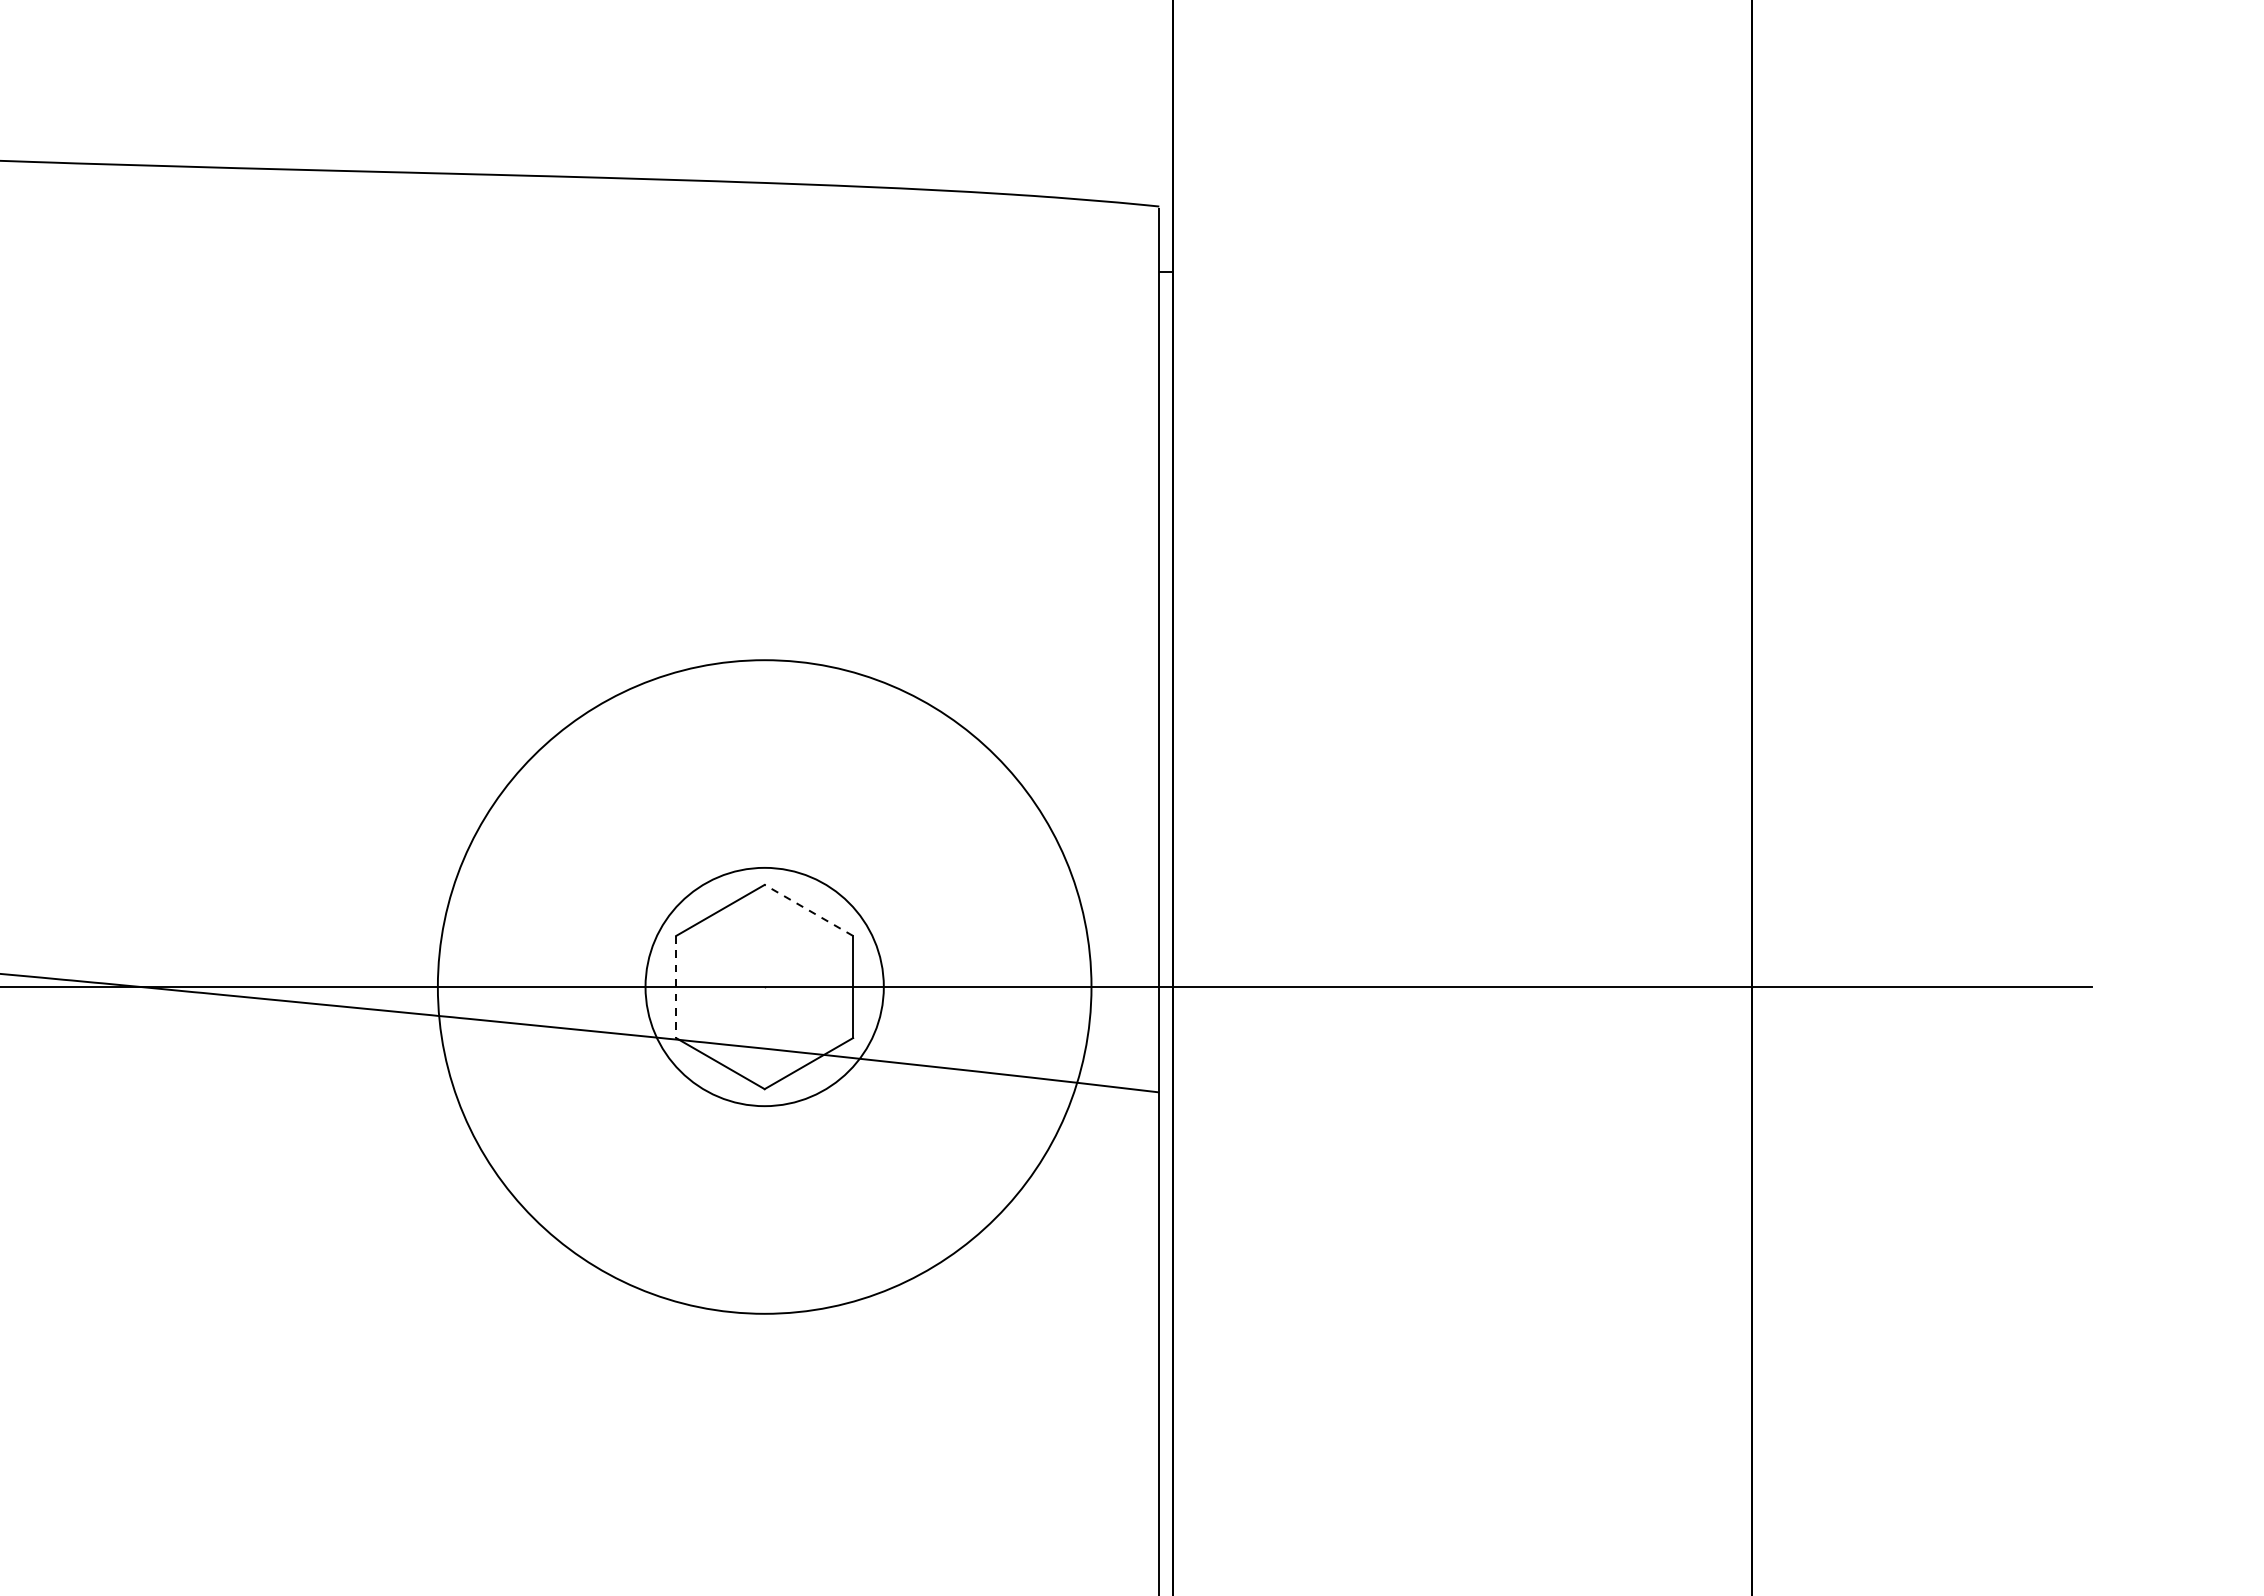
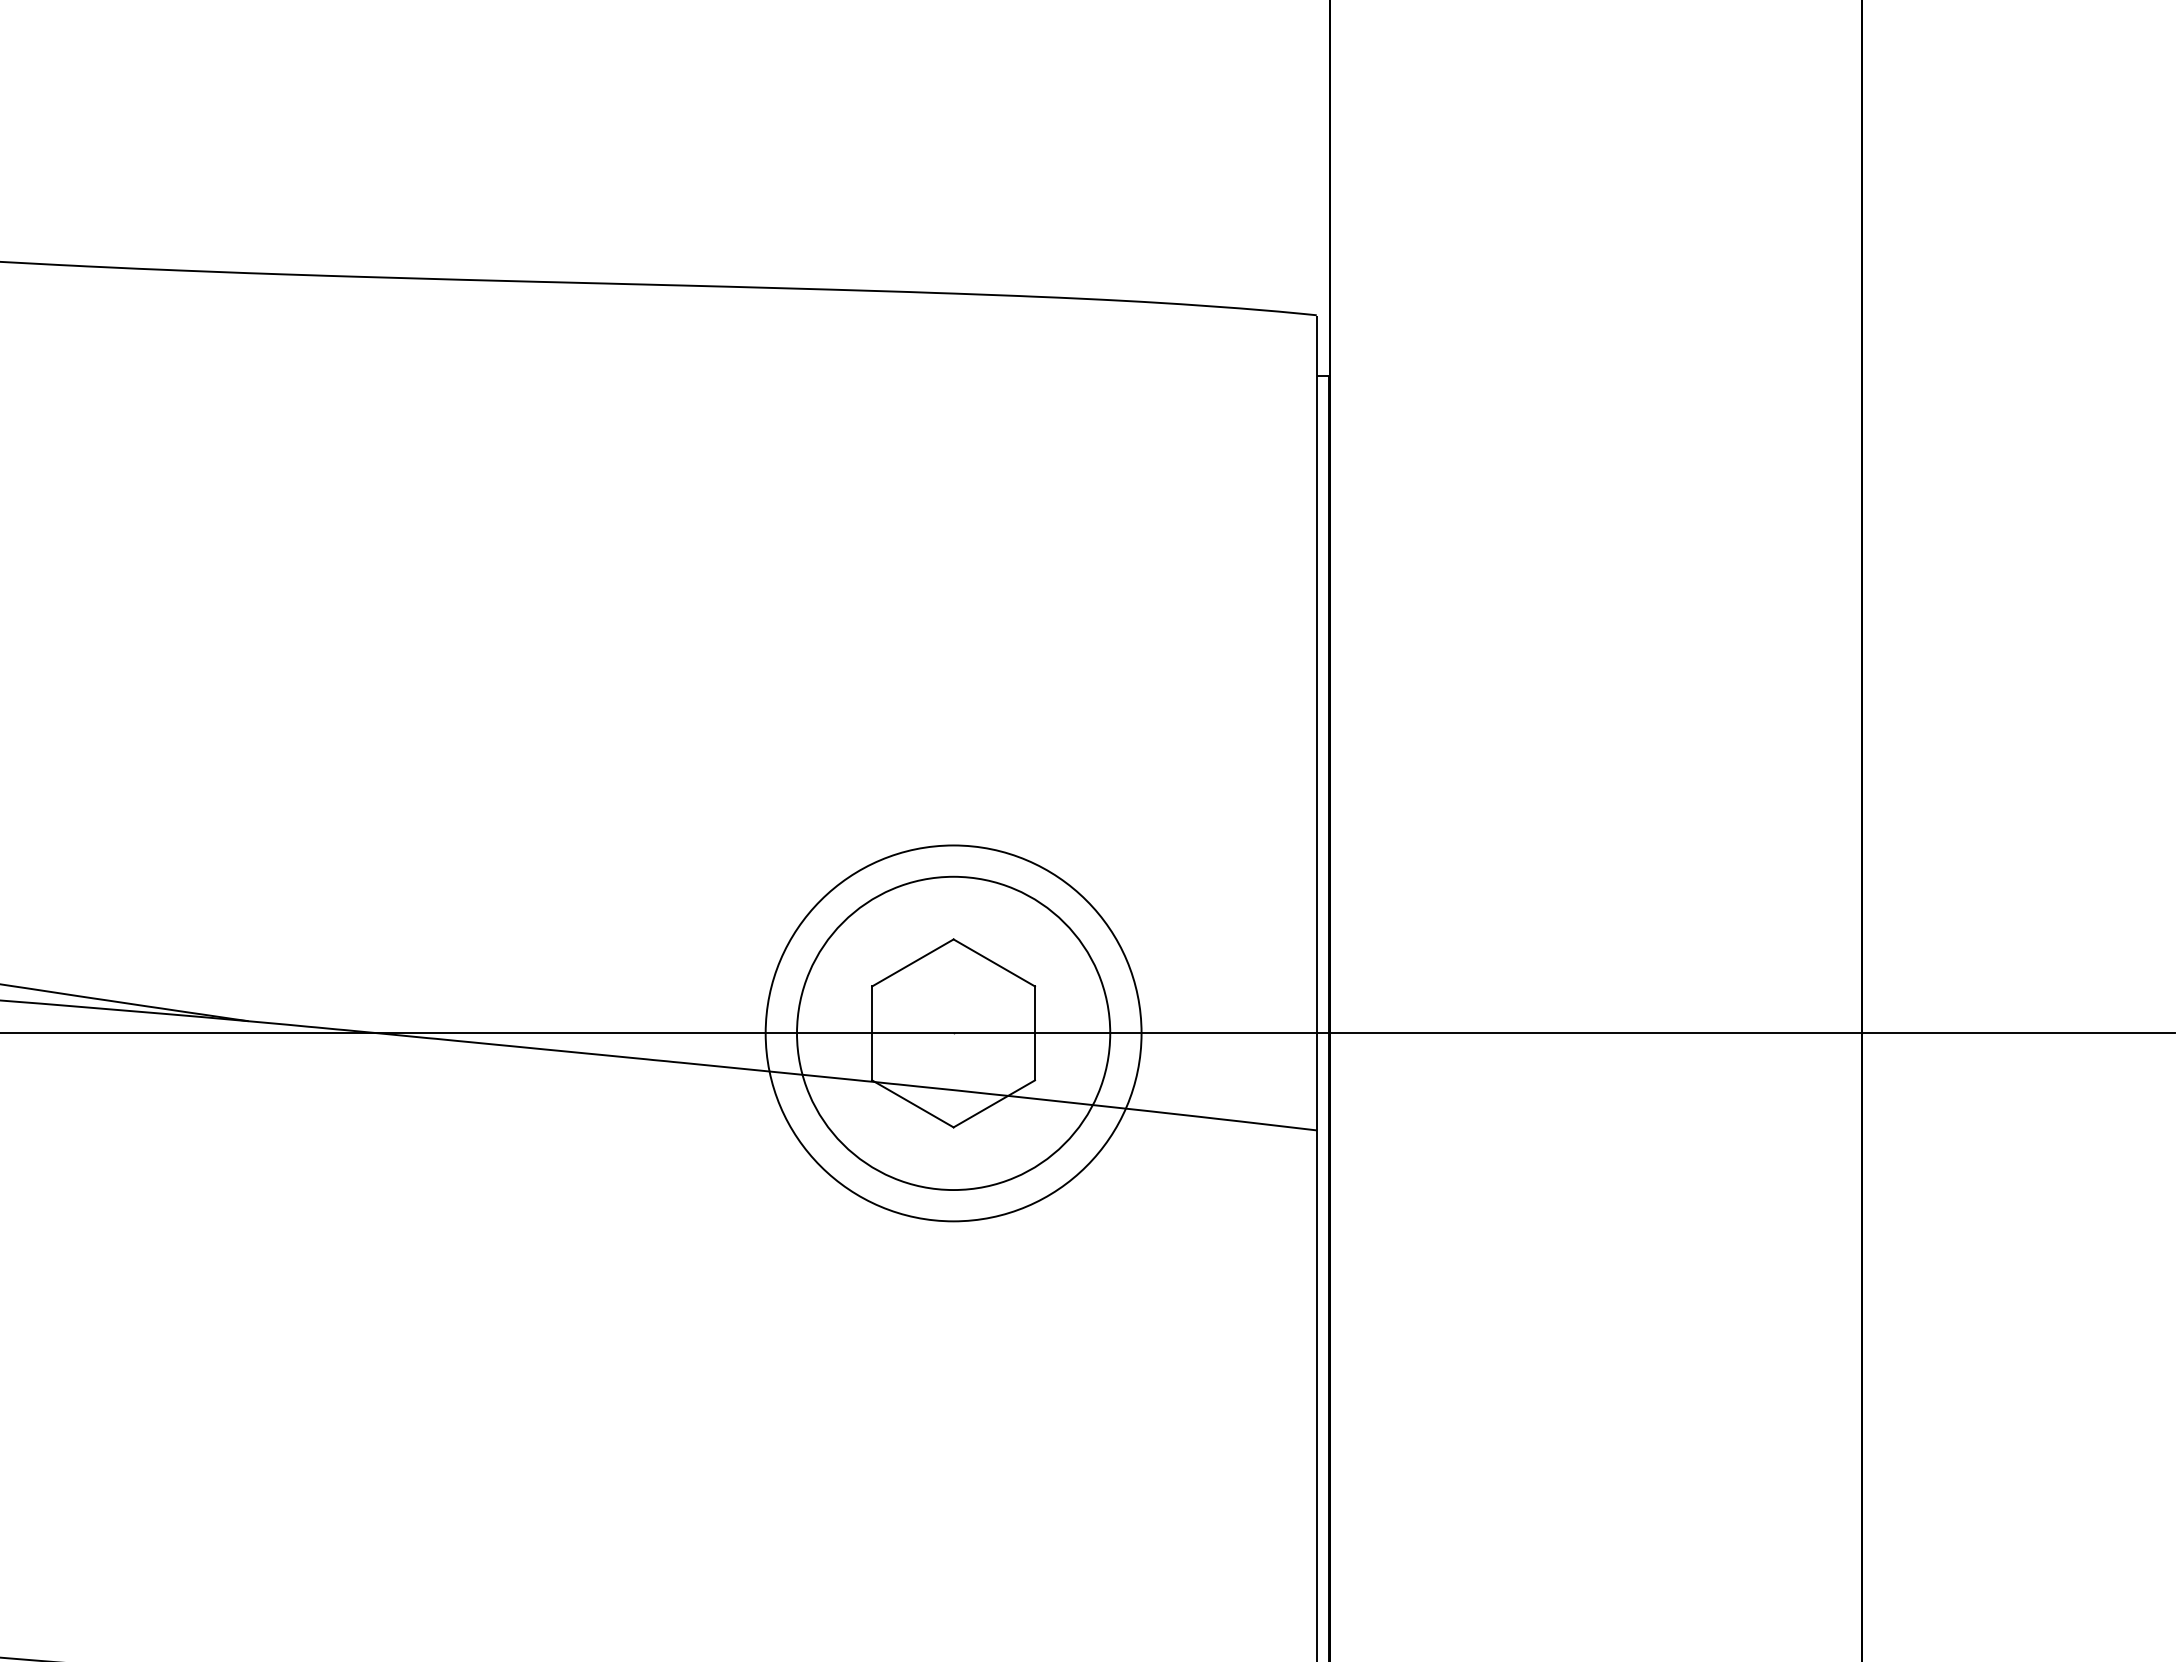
line: (809, 909) -> (994, 962), dashed -> solid
line: (676, 987) -> (872, 1033), dashed -> solid
circle: (764, 987) -> (953, 1033), size x0.62
circle: (764, 987) -> (953, 1033), size x1.43

